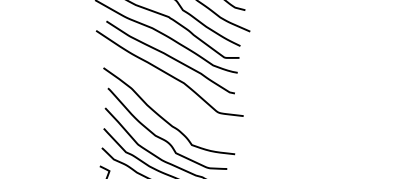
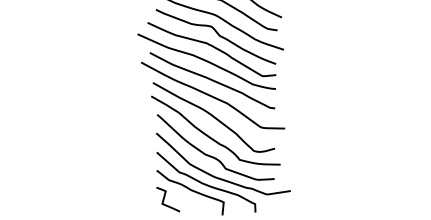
curve: (168, 96) -> (213, 117), added

